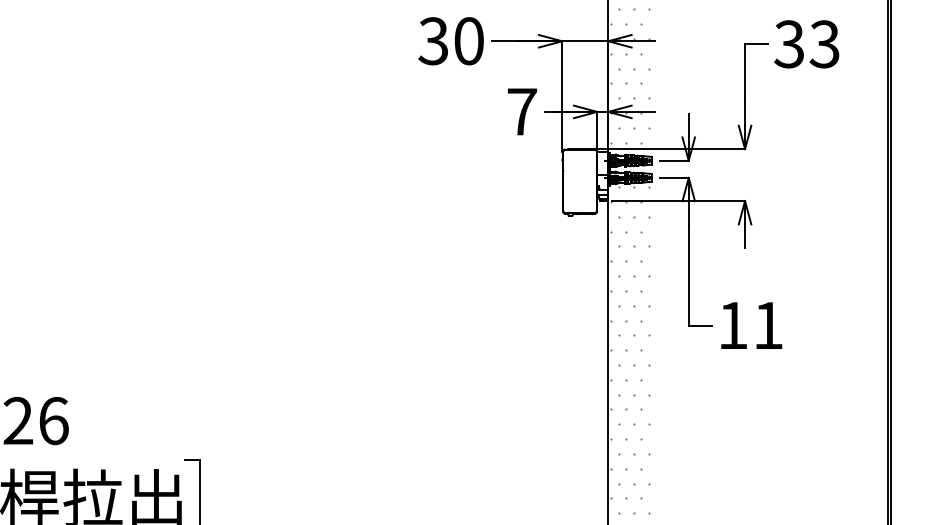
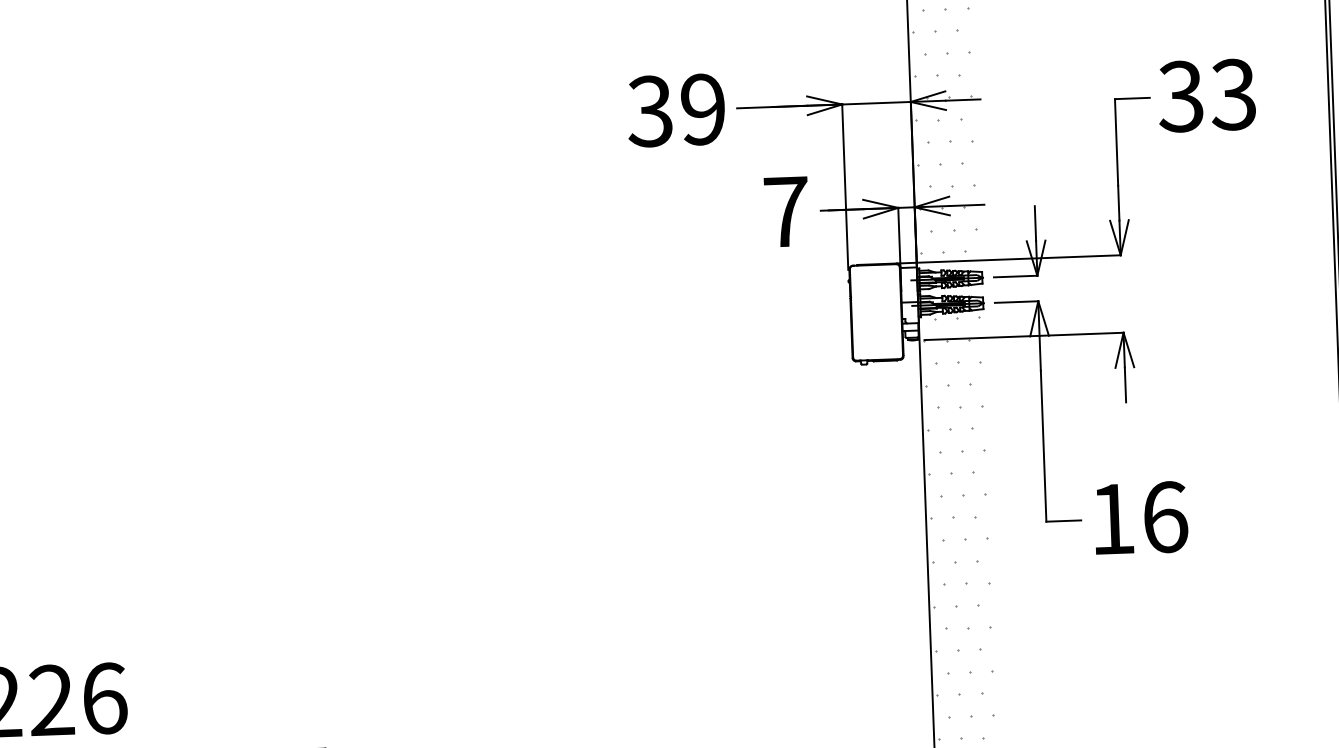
text: (468, 41) -> (702, 109), 30 -> 39
text: (768, 325) -> (1165, 517), 11 -> 16

